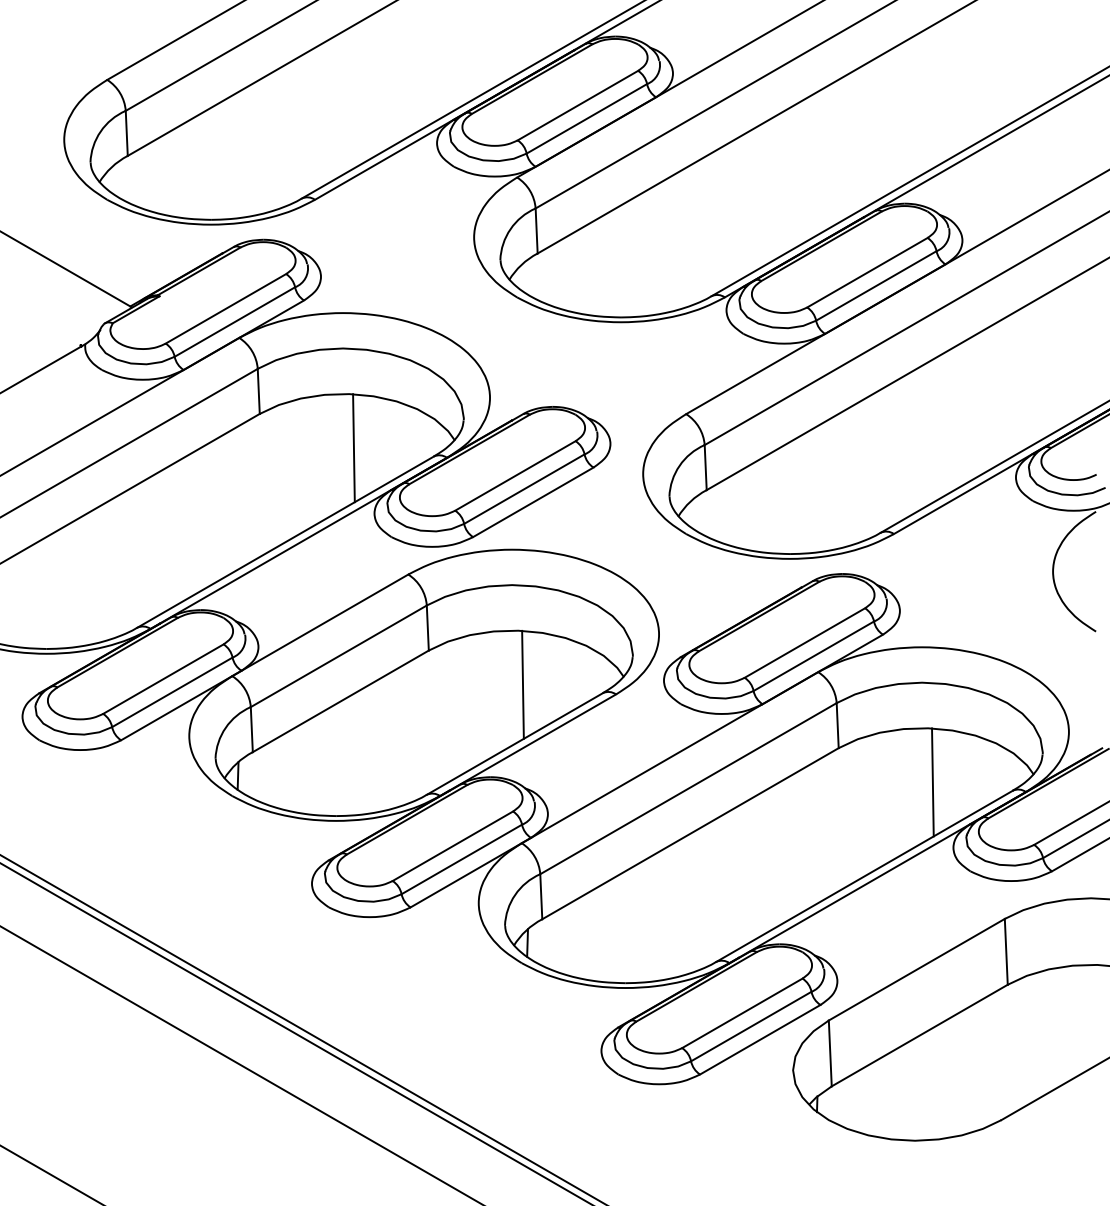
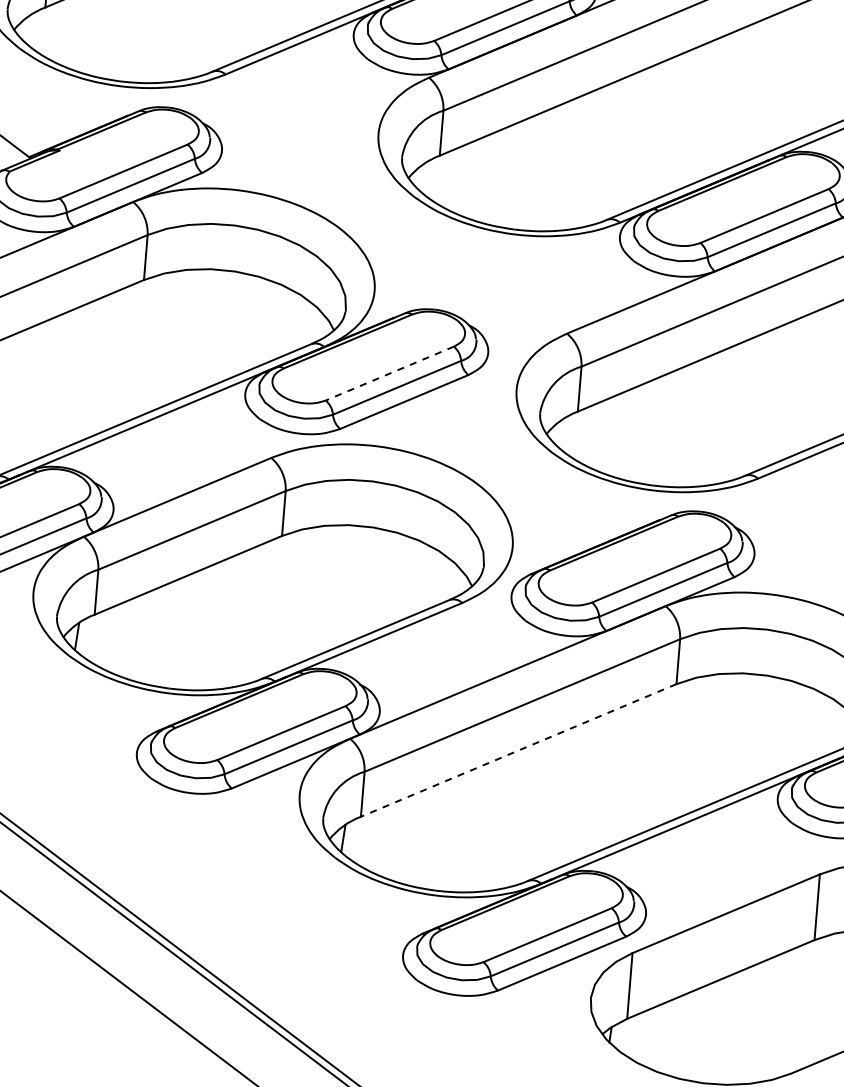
line: (353, 448) -> (232, 326), removed
line: (515, 475) -> (389, 373), solid -> dashed
line: (522, 684) -> (370, 581), removed
line: (932, 782) -> (765, 729), removed
line: (690, 833) -> (518, 750), solid -> dashed

